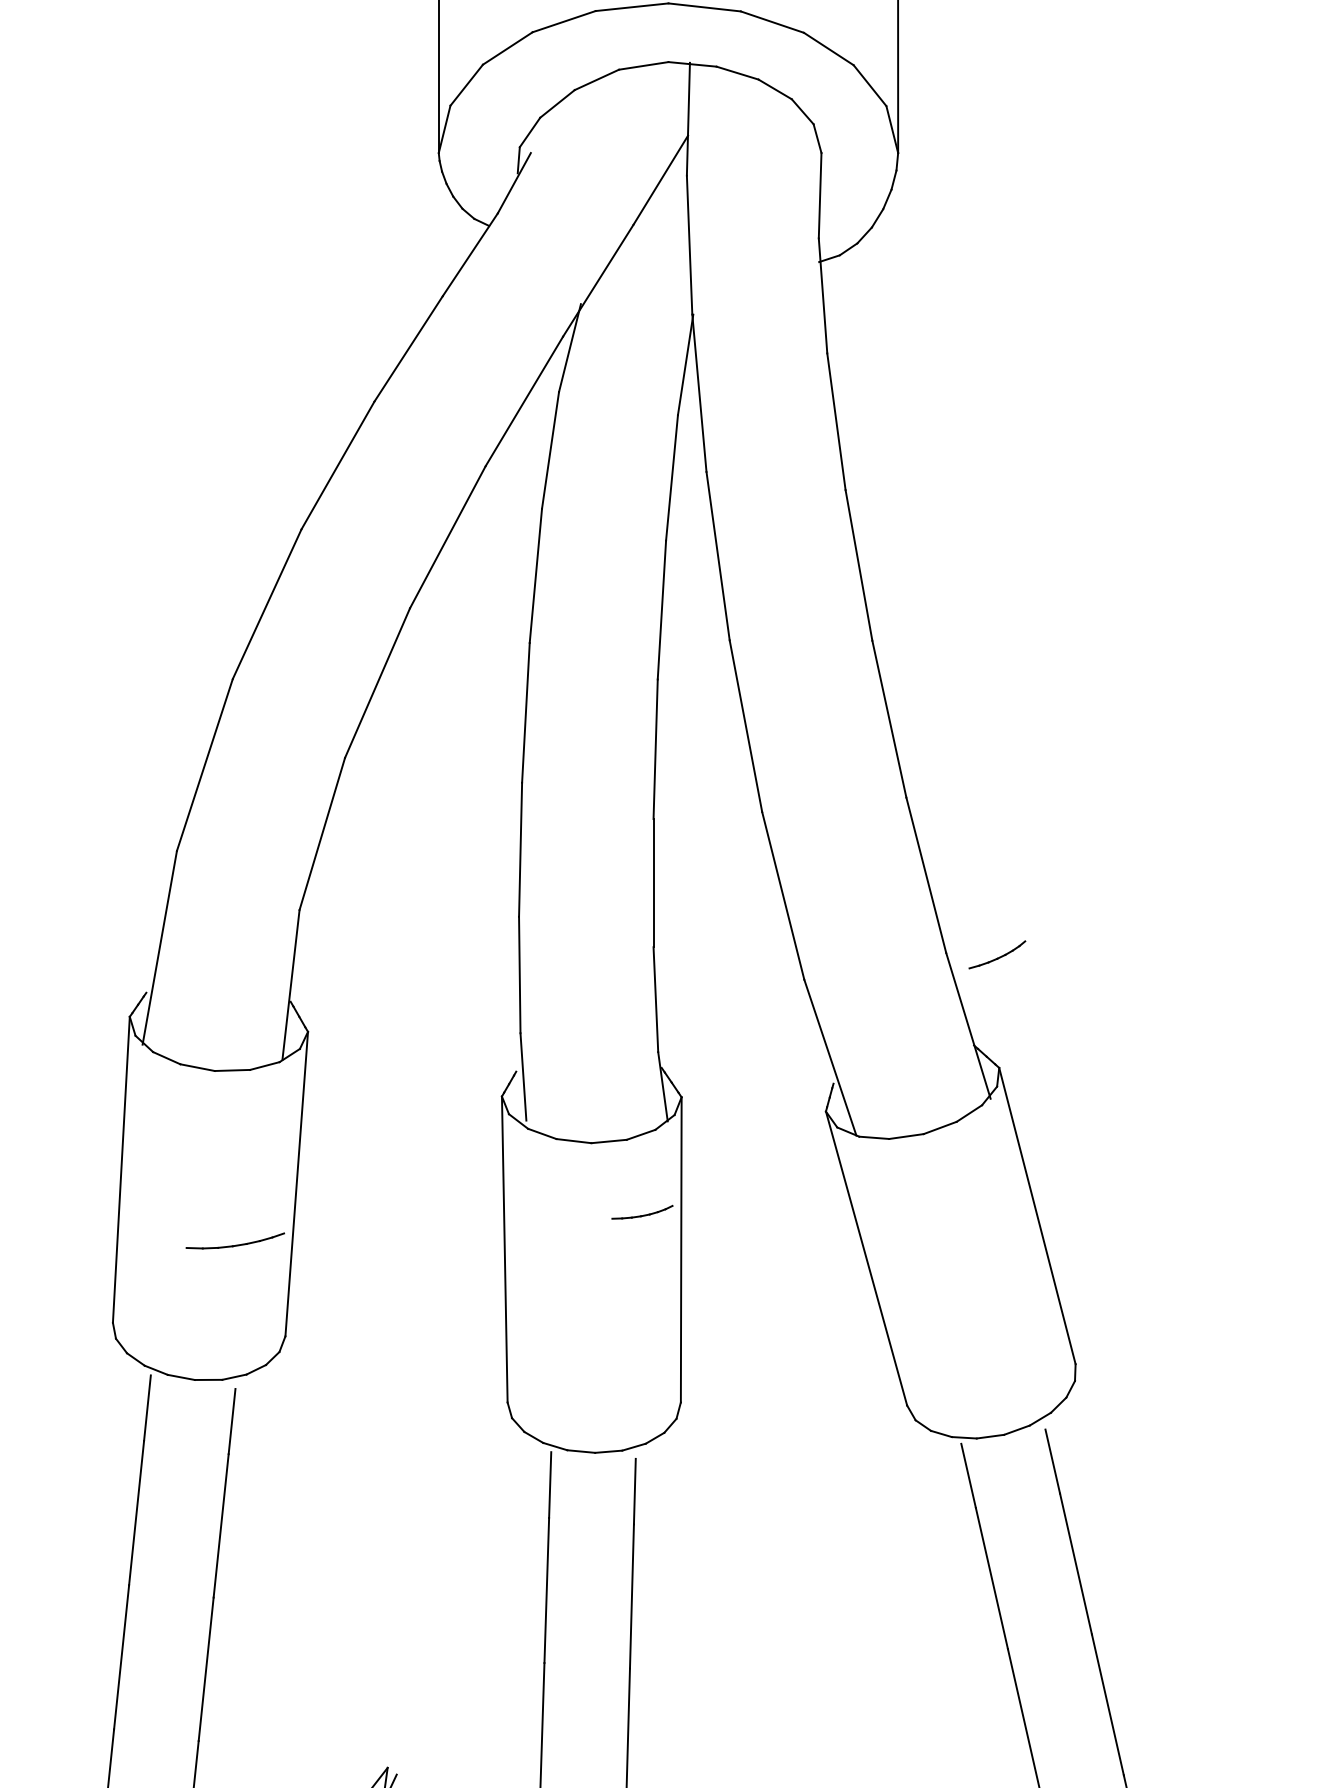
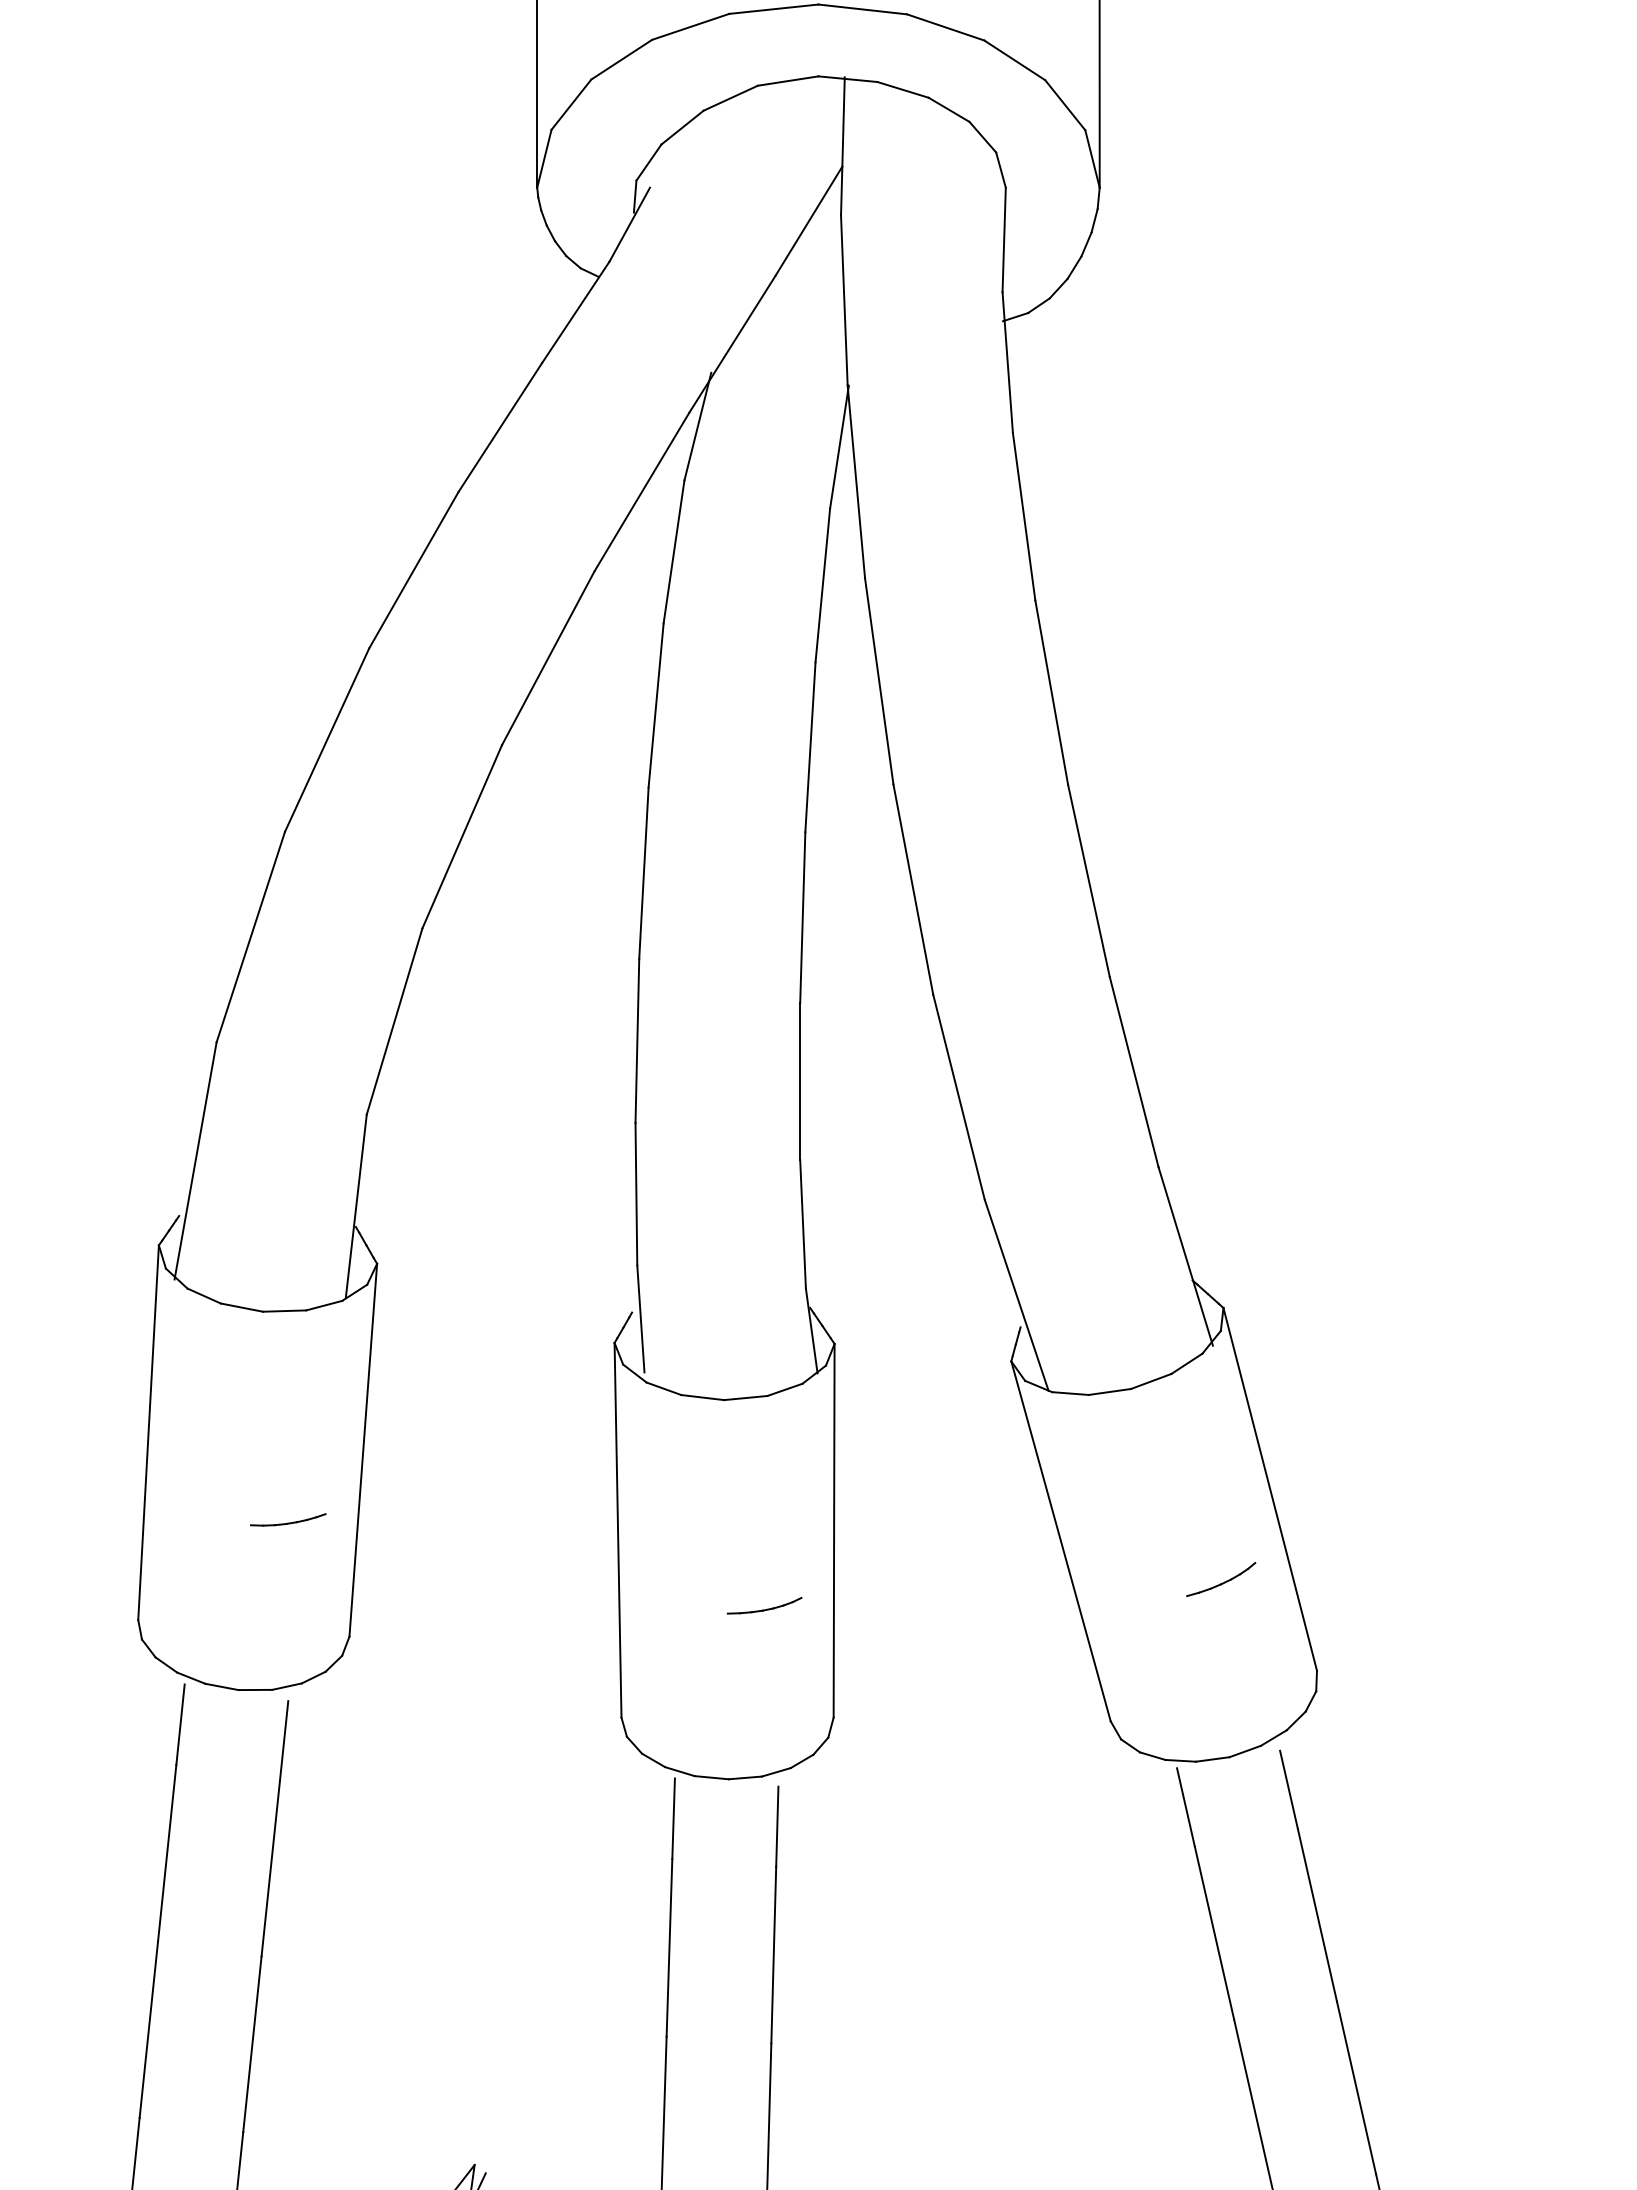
part: (997, 954) -> (1221, 1579), moved
part: (642, 1212) -> (764, 1605), moved
part: (235, 1240) -> (288, 1519), size x0.62

